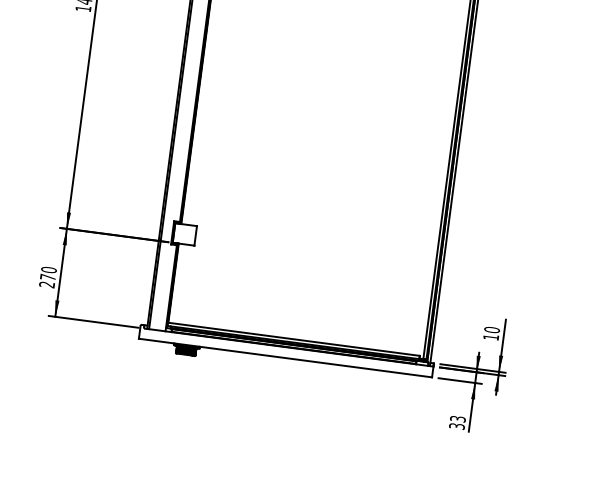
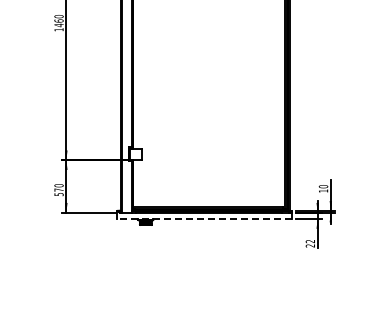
text: (46, 284) -> (58, 194), 270 -> 570
line: (285, 358) -> (204, 219), solid -> dashed
text: (457, 422) -> (310, 243), 33 -> 22

